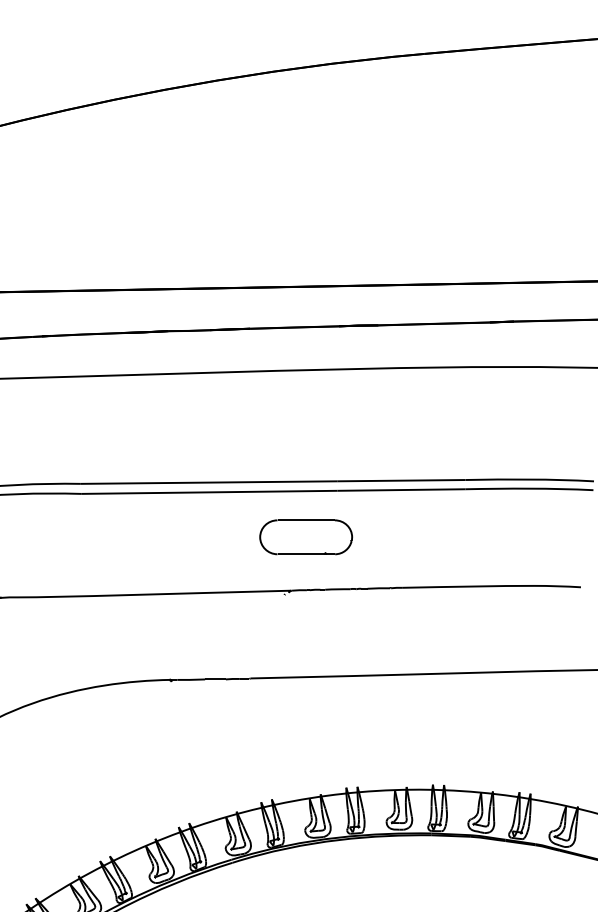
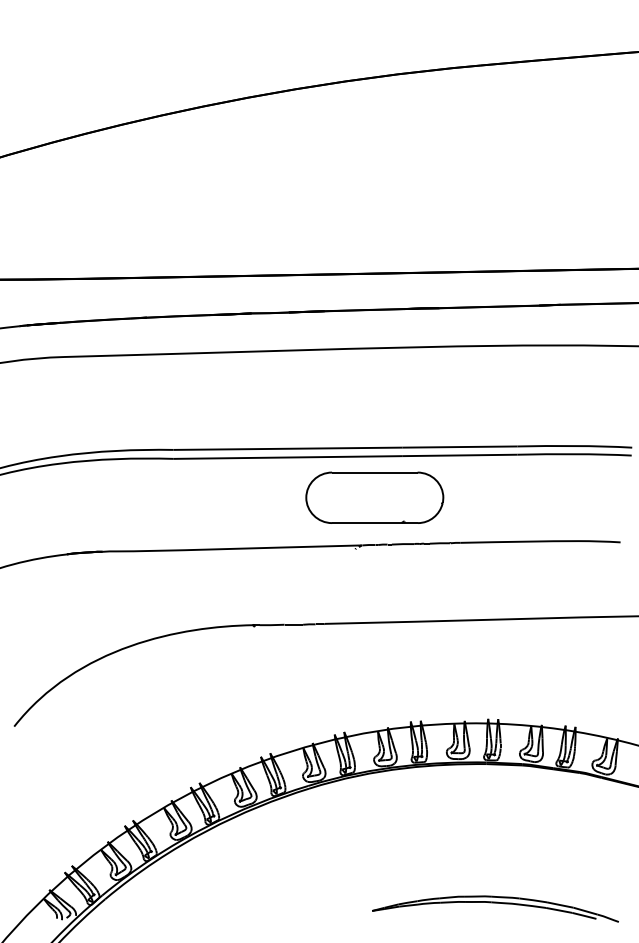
part: (305, 537) -> (374, 497), size x1.67

